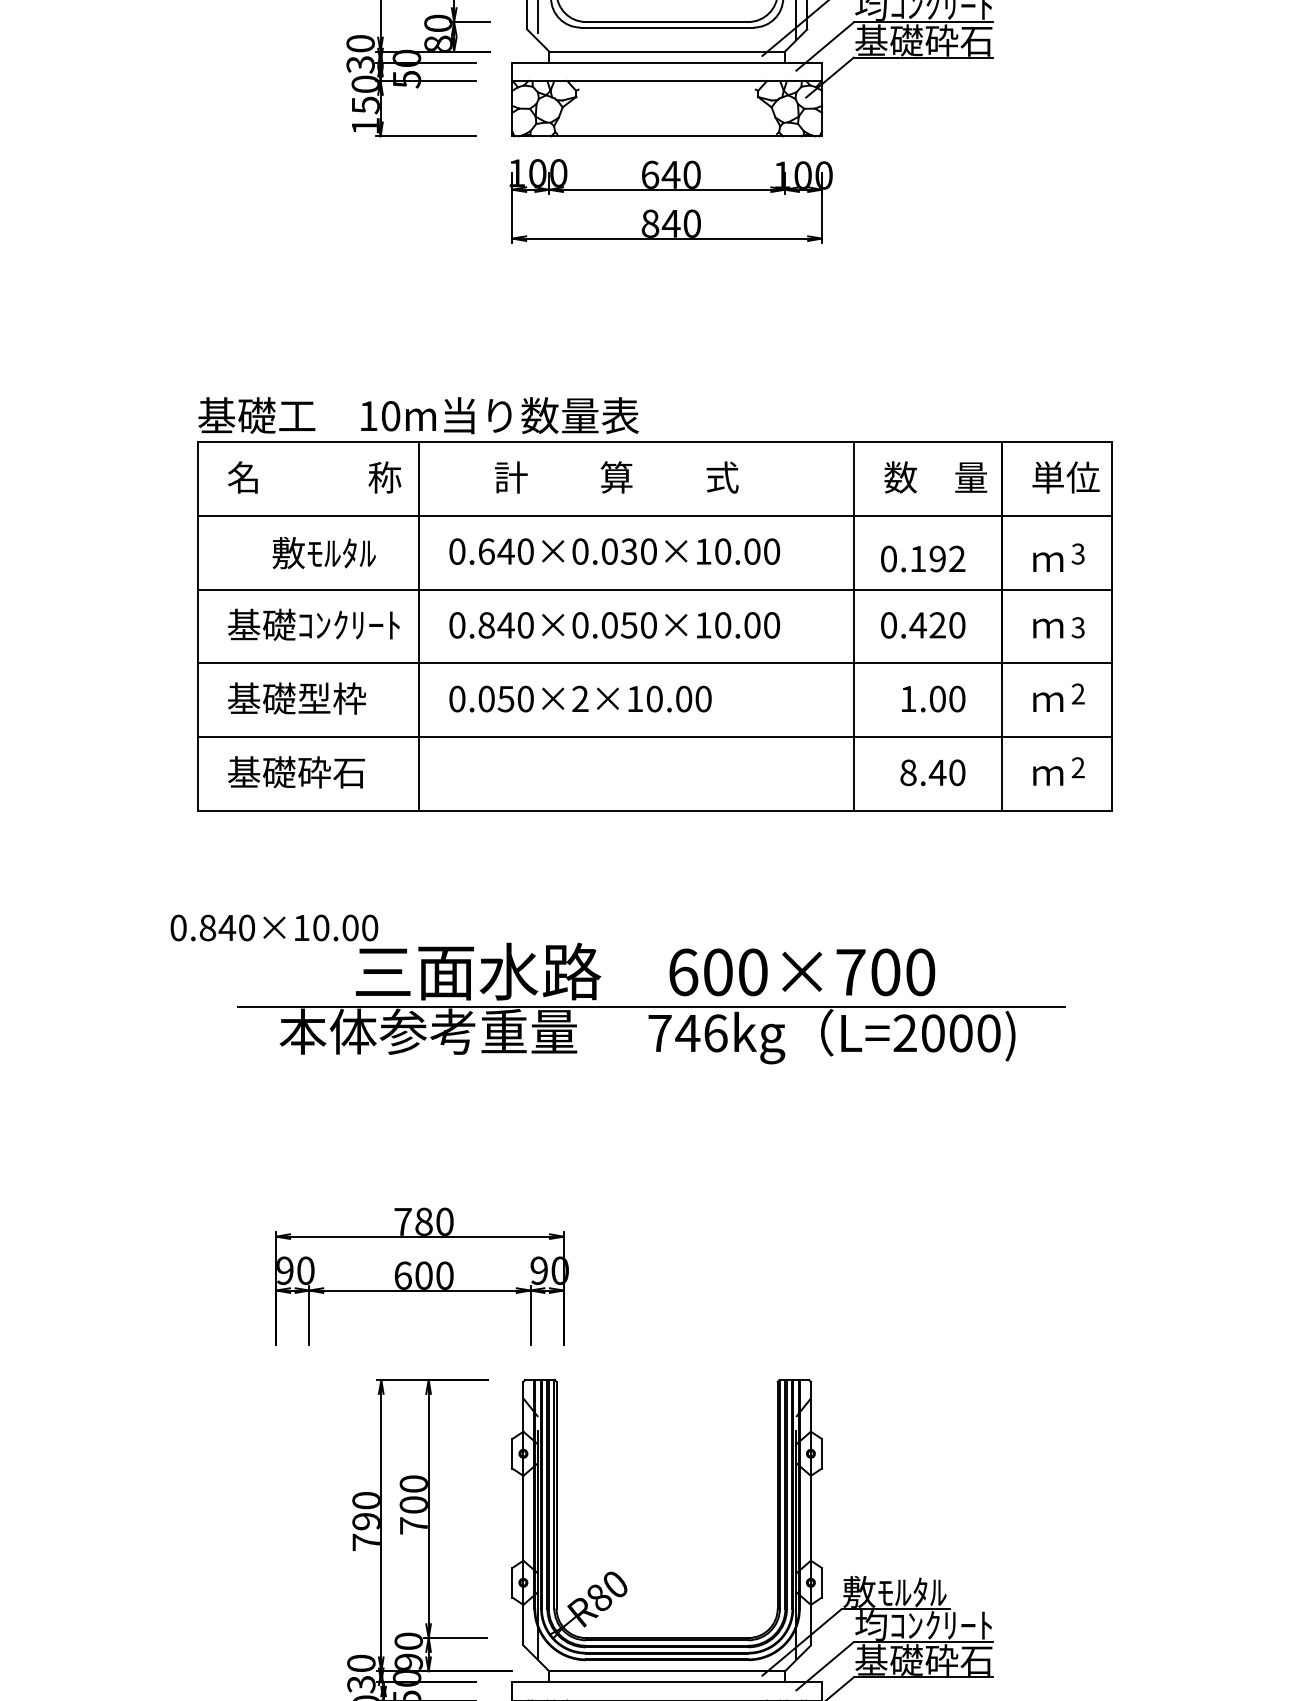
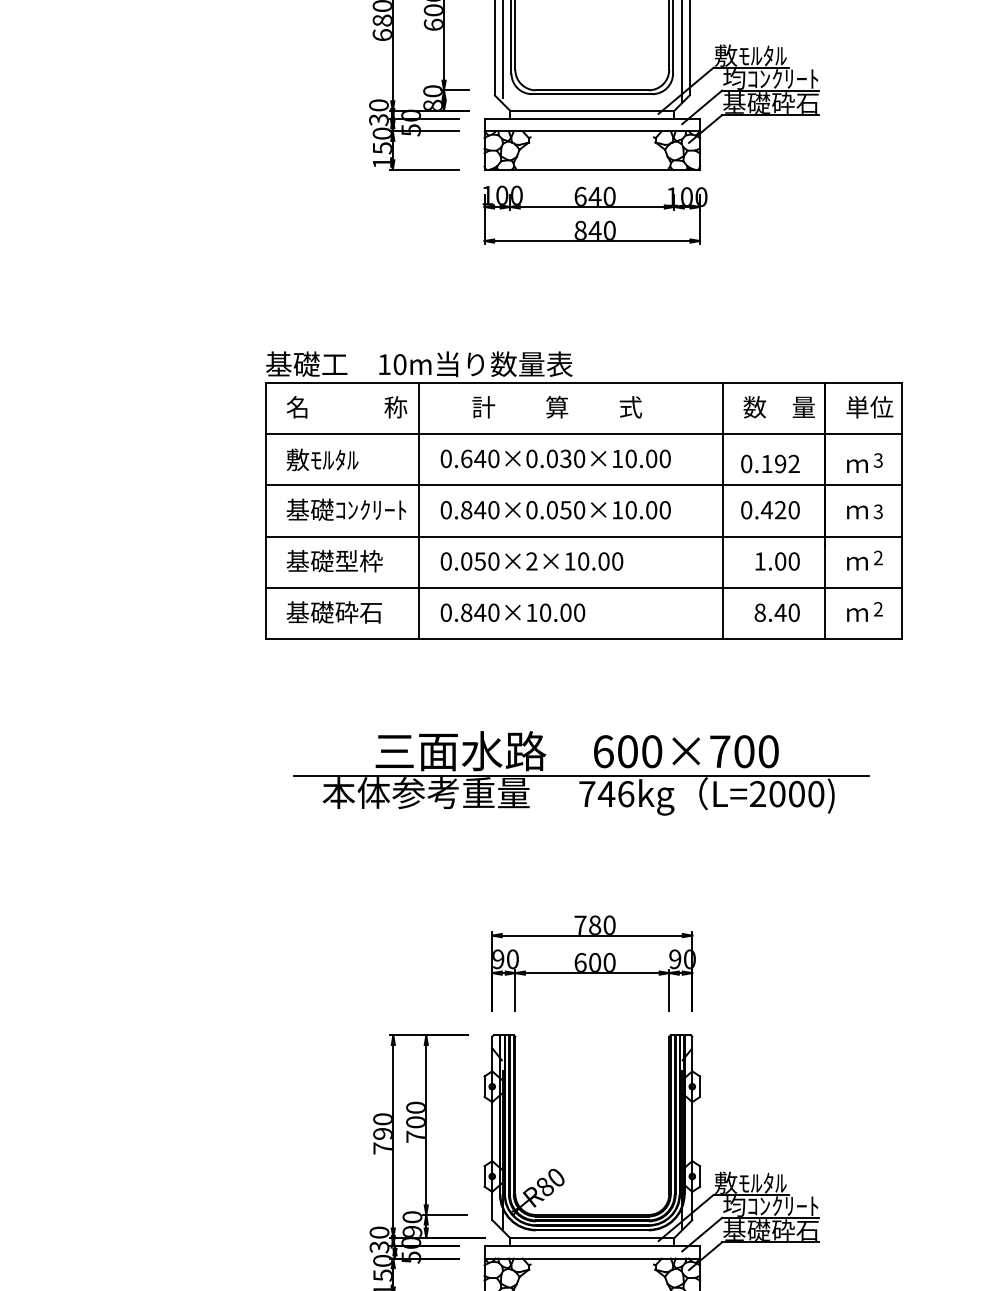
text: (324, 552) -> (322, 459), moved
text: (273, 927) -> (512, 612), moved
part: (421, 1276) -> (593, 963), moved

